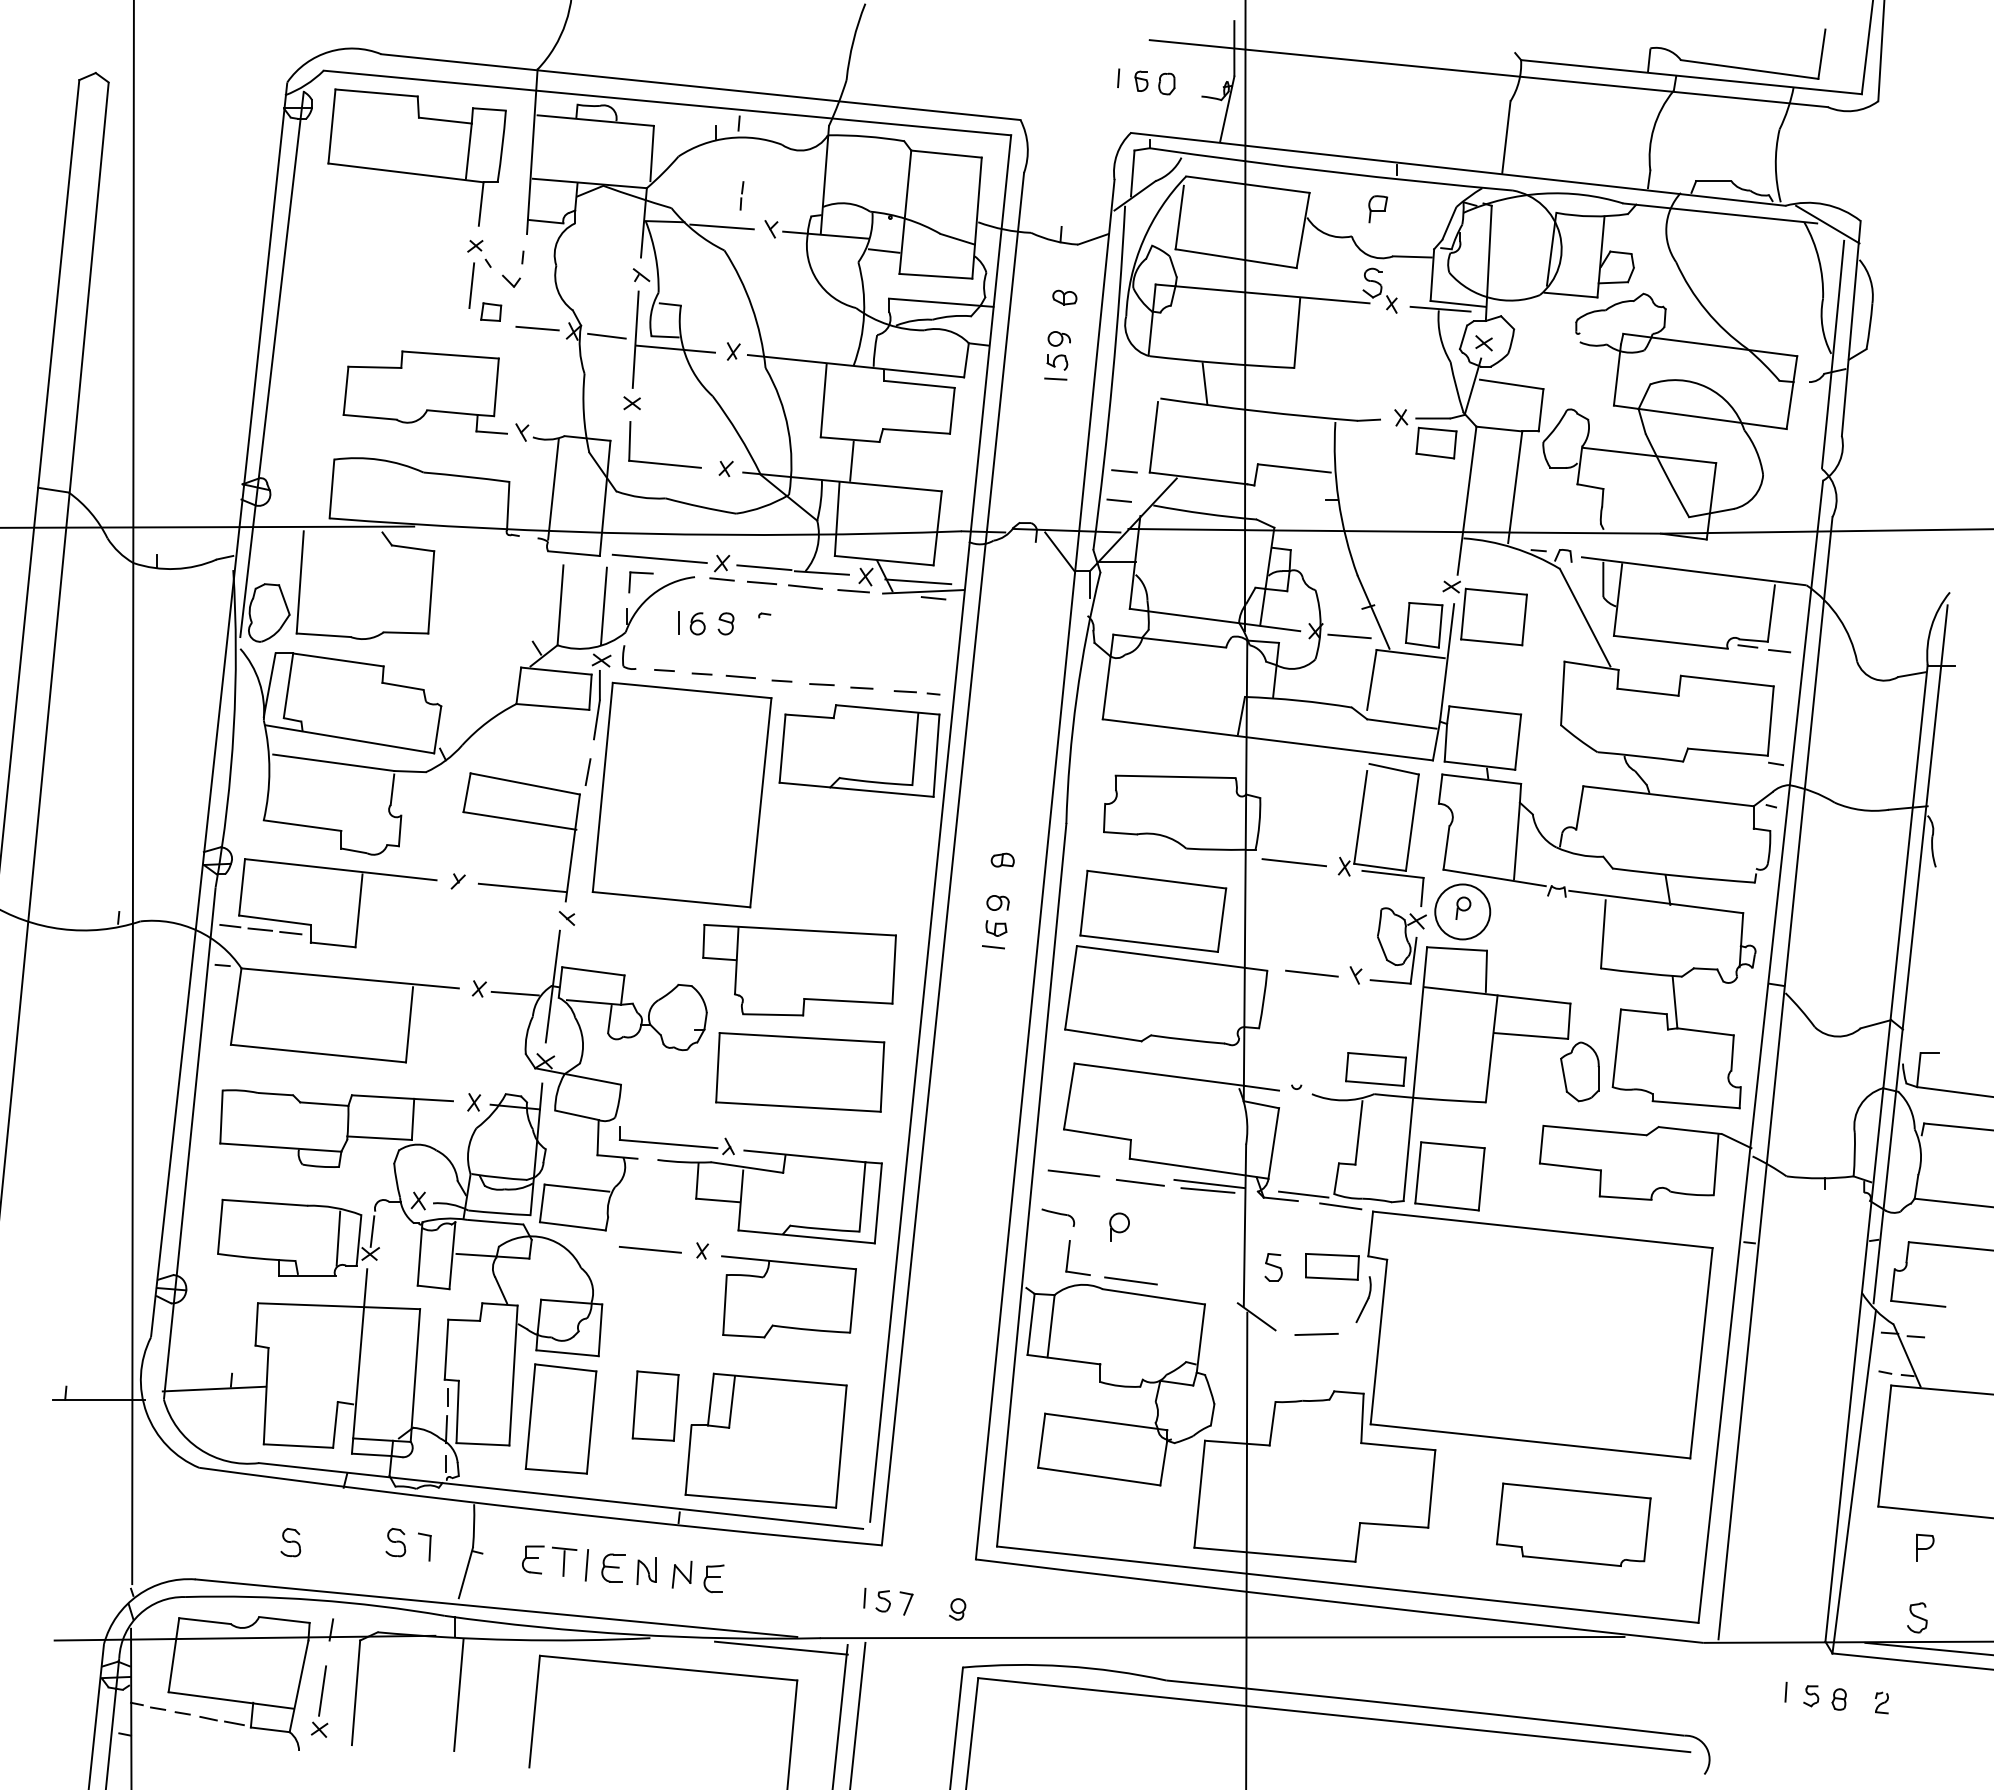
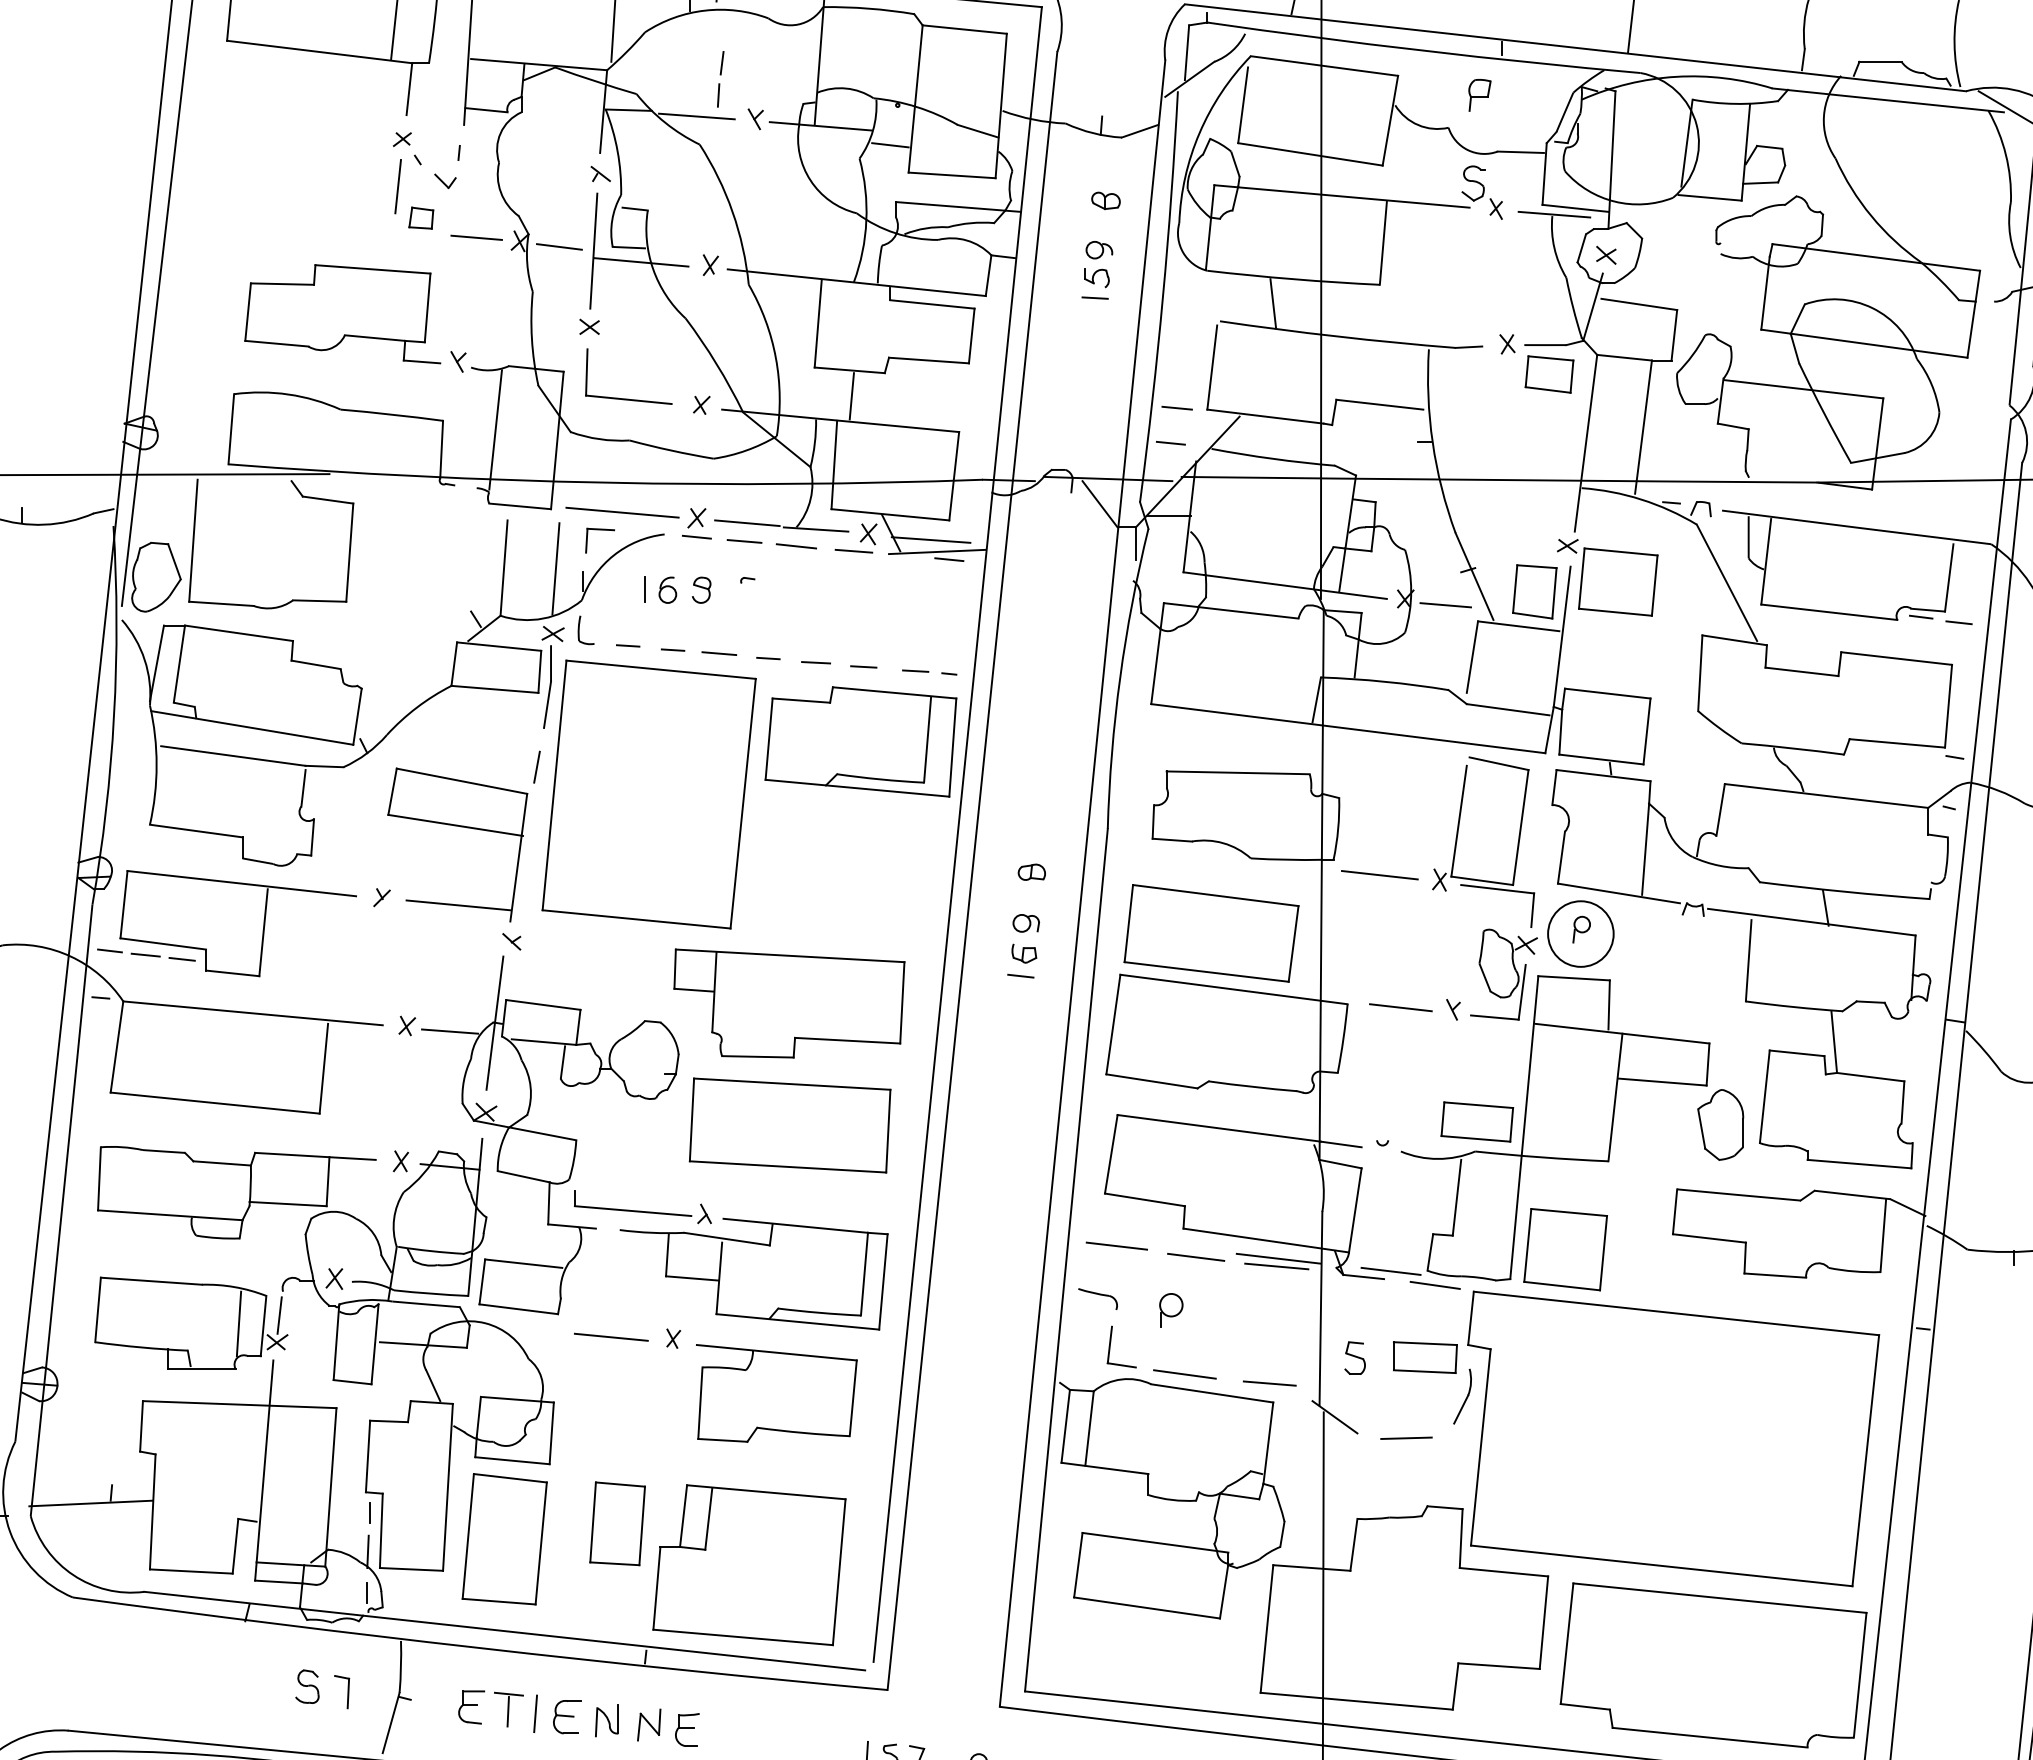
part: (741, 195) -> (720, 78), size x1.67
line: (1201, 1288) -> (1269, 1383), added
part: (1573, 1524) -> (1713, 1665), size x1.67
part: (290, 1542) -> (181, 1686), removed

